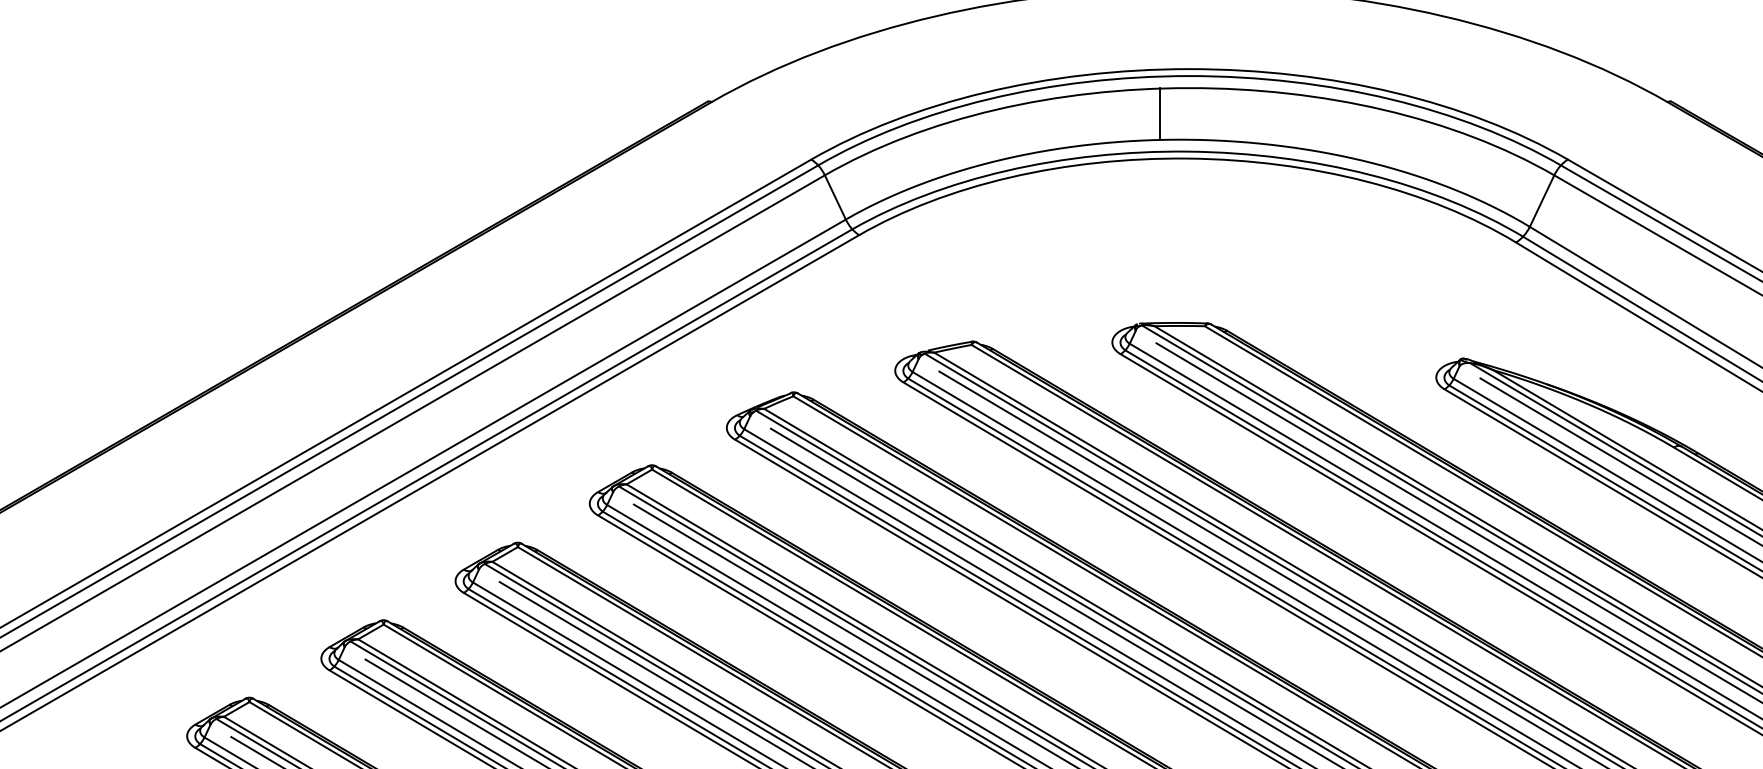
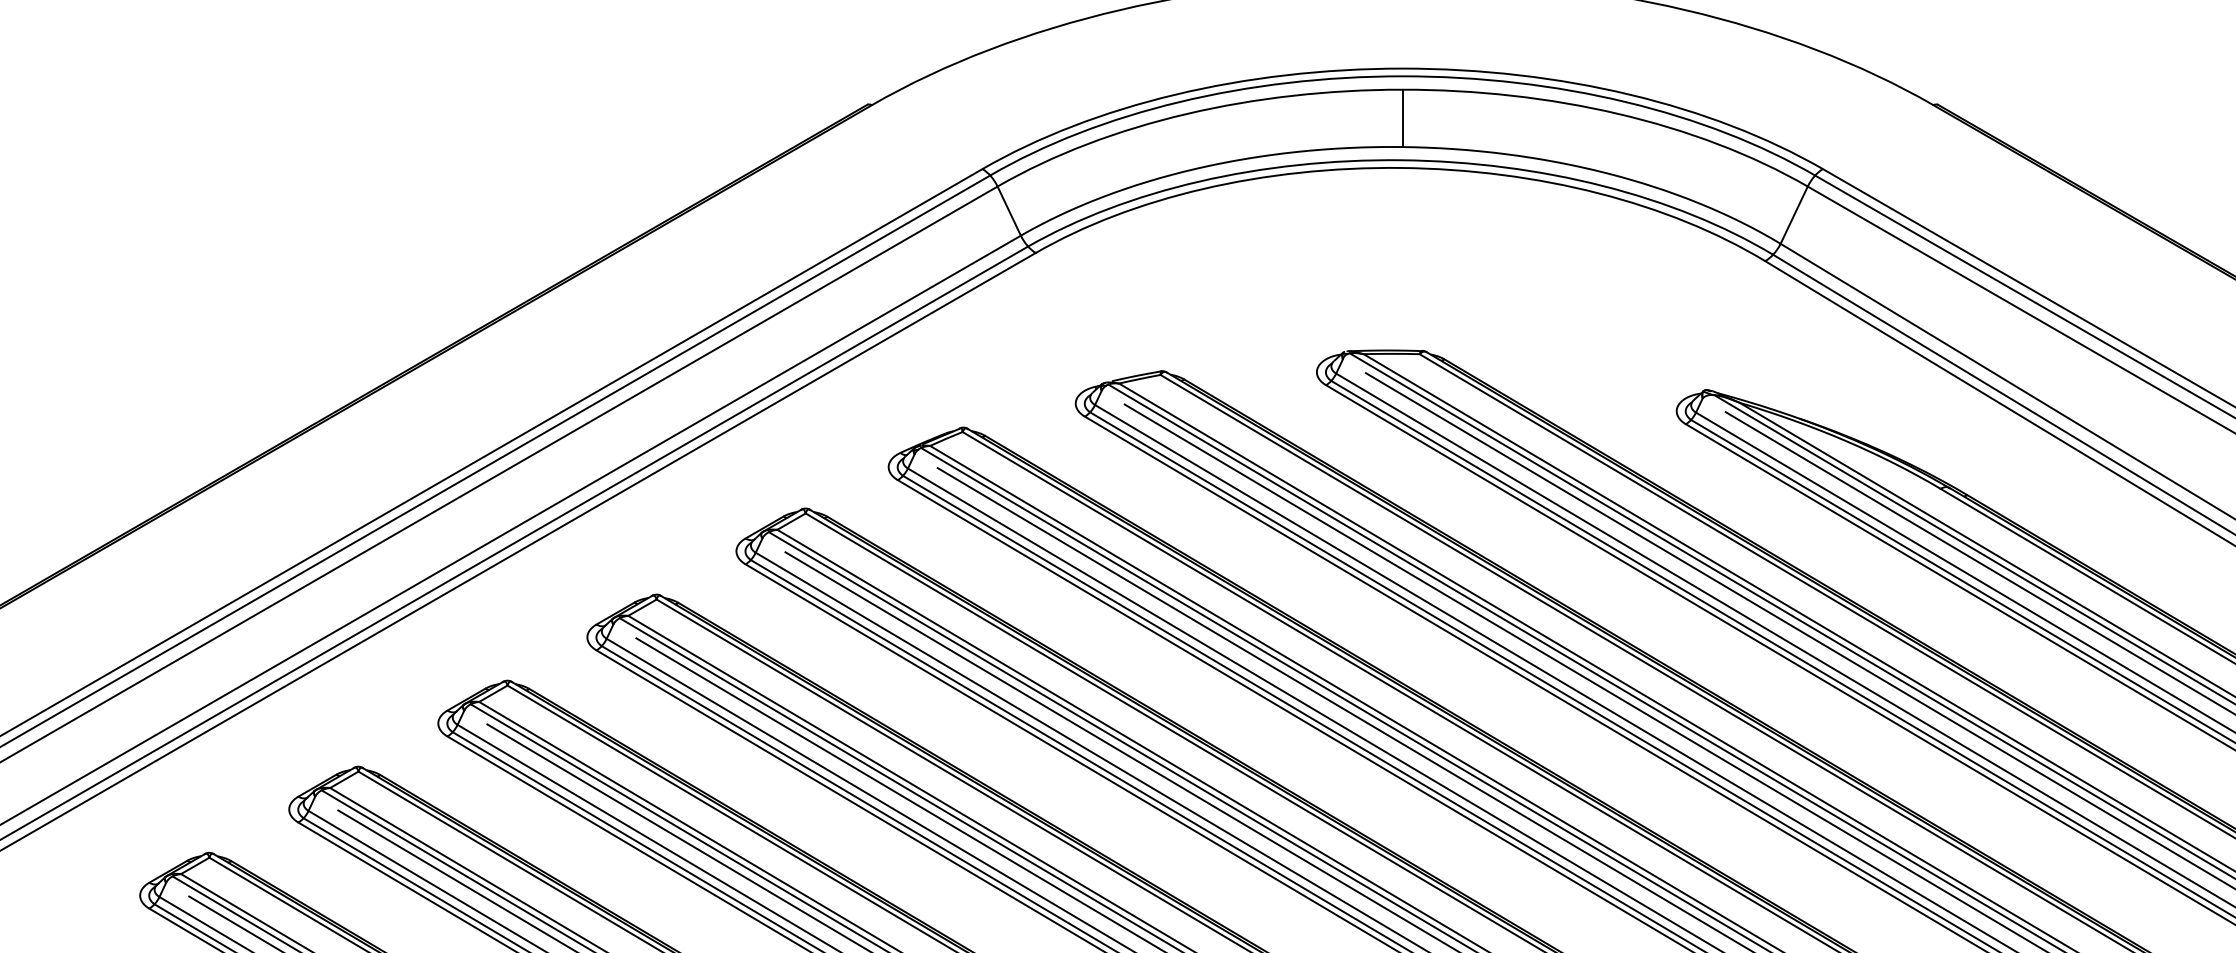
line: (1159, 114) -> (1402, 118), moved

